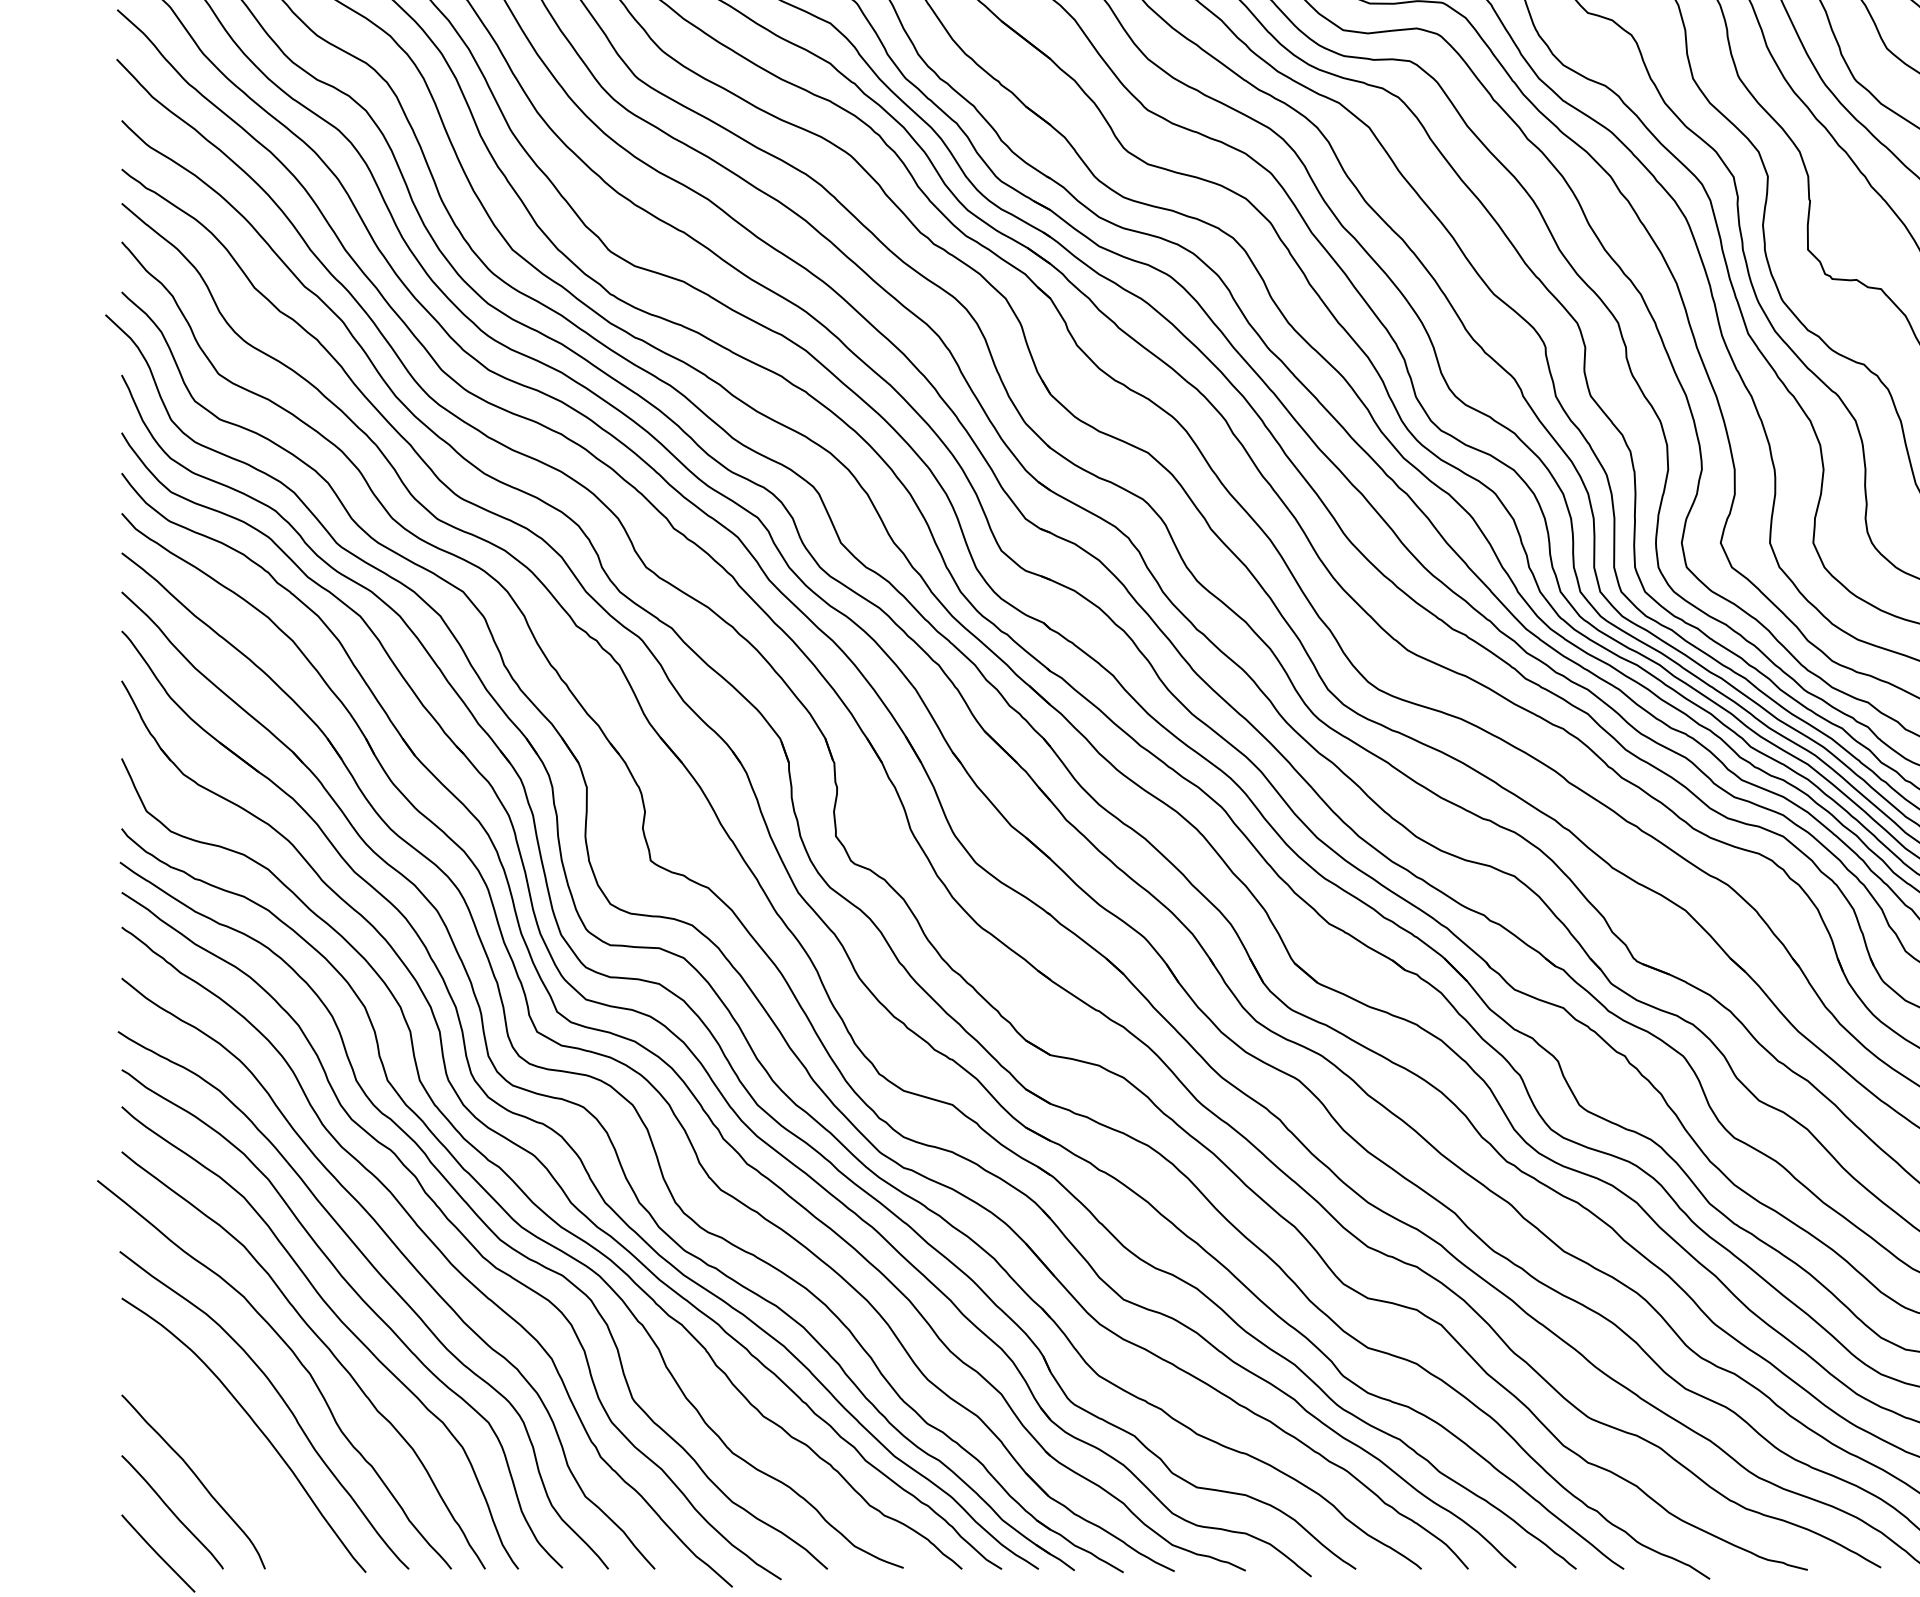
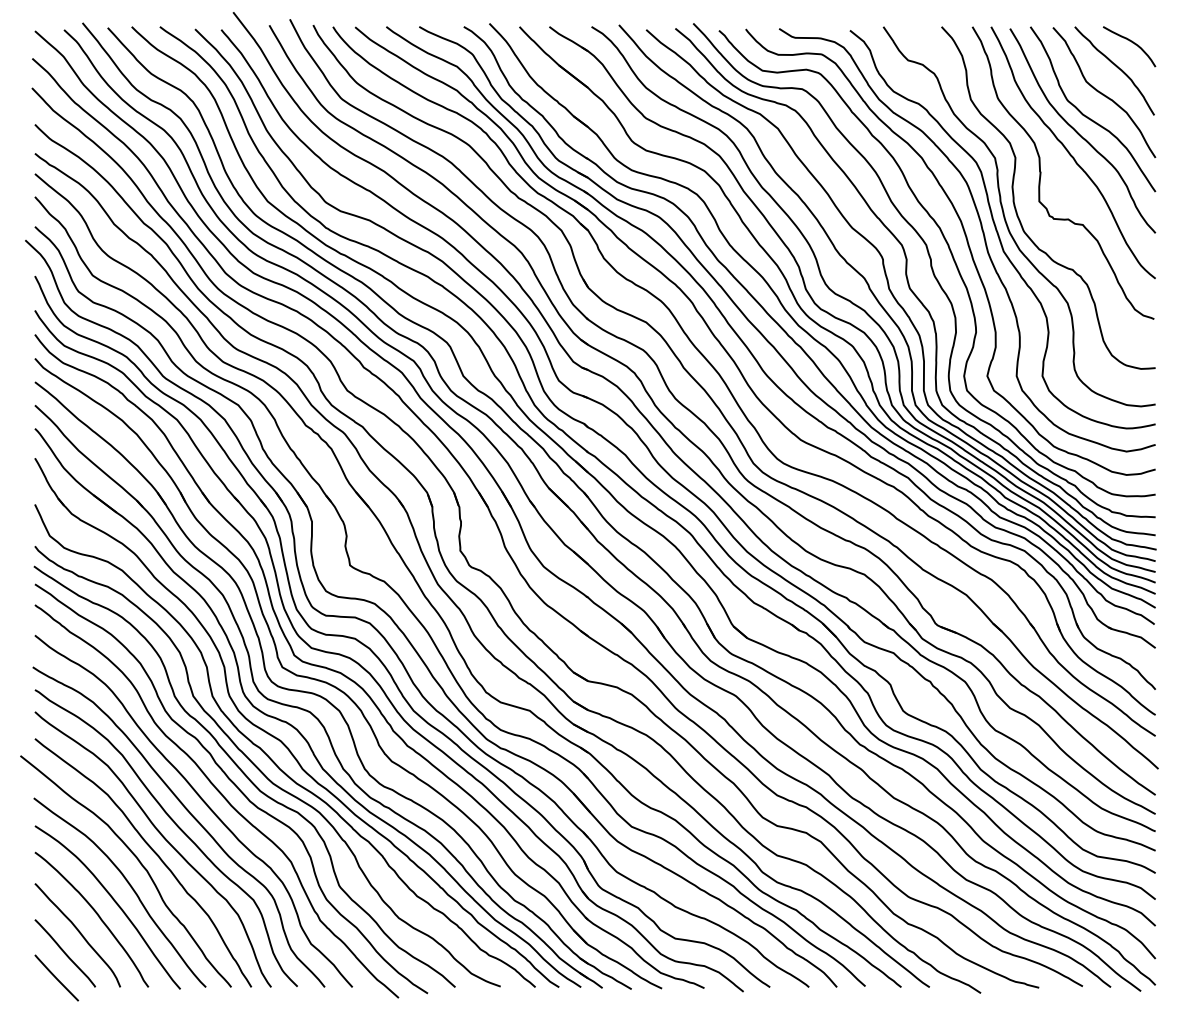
curve: (225, 1446) -> (96, 914), added

